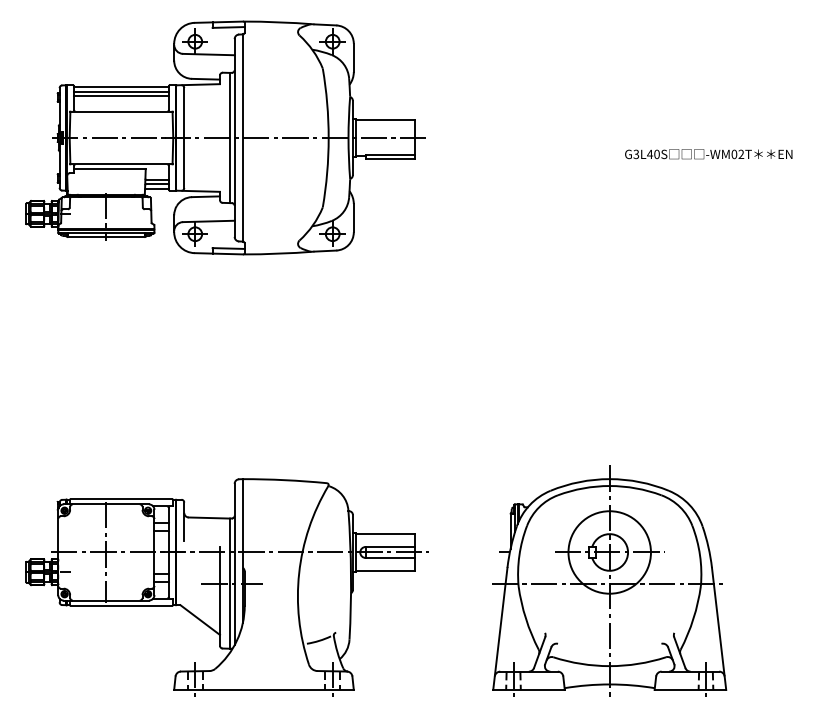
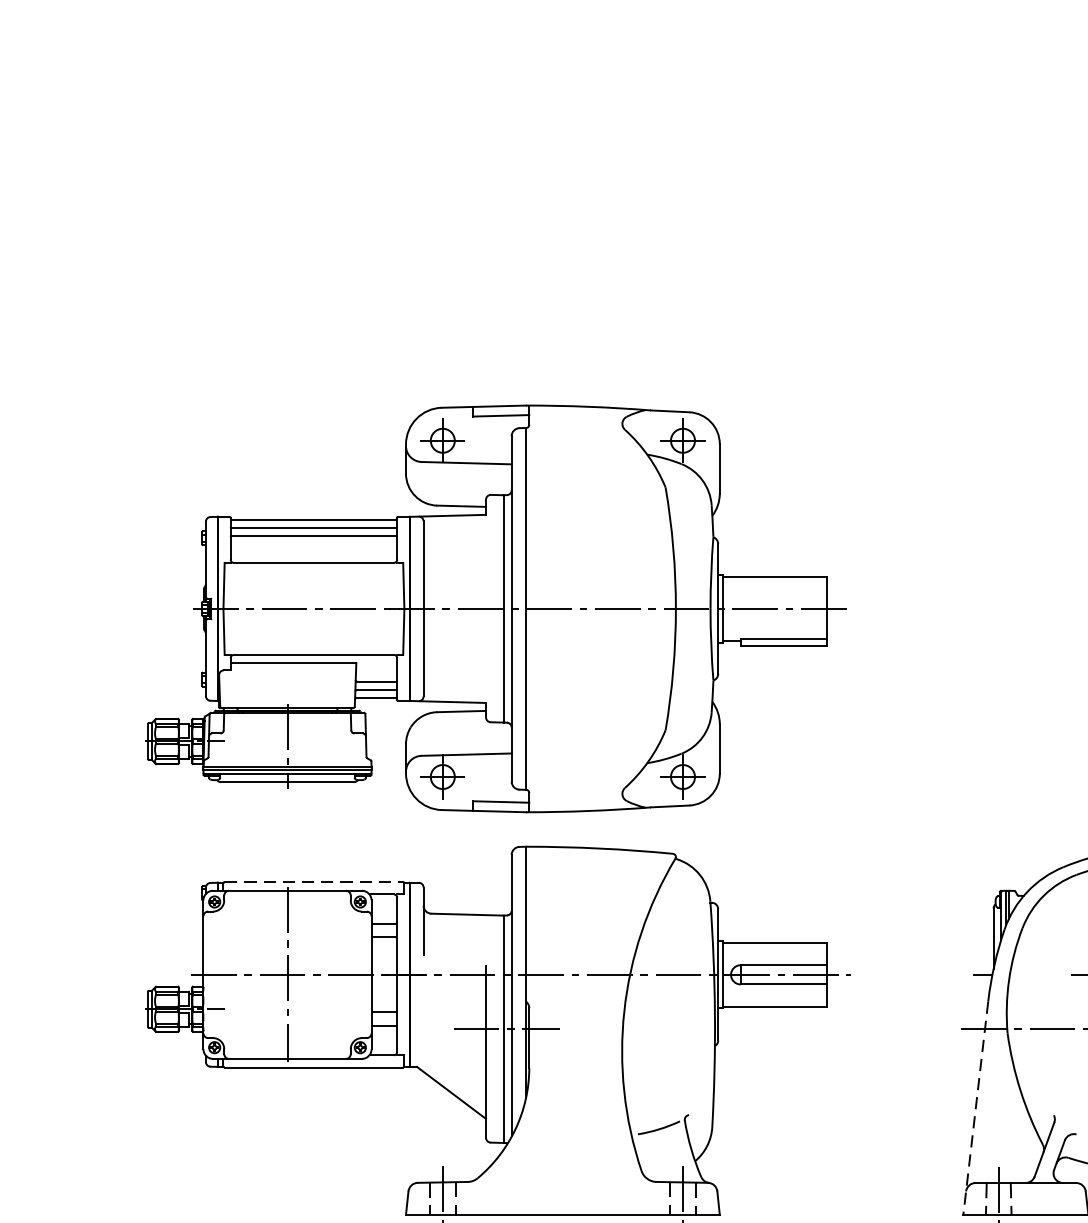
part: (225, 137) -> (495, 608), moved
line: (121, 499) -> (313, 882), solid -> dashed
line: (500, 629) -> (976, 1109), solid -> dashed

